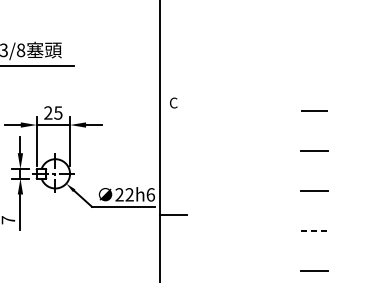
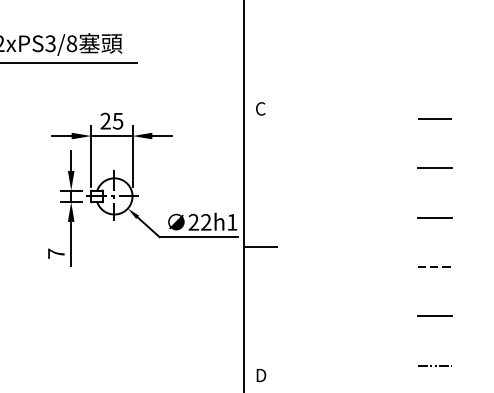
text: (150, 194) -> (232, 221), 22h6 -> 22h1

